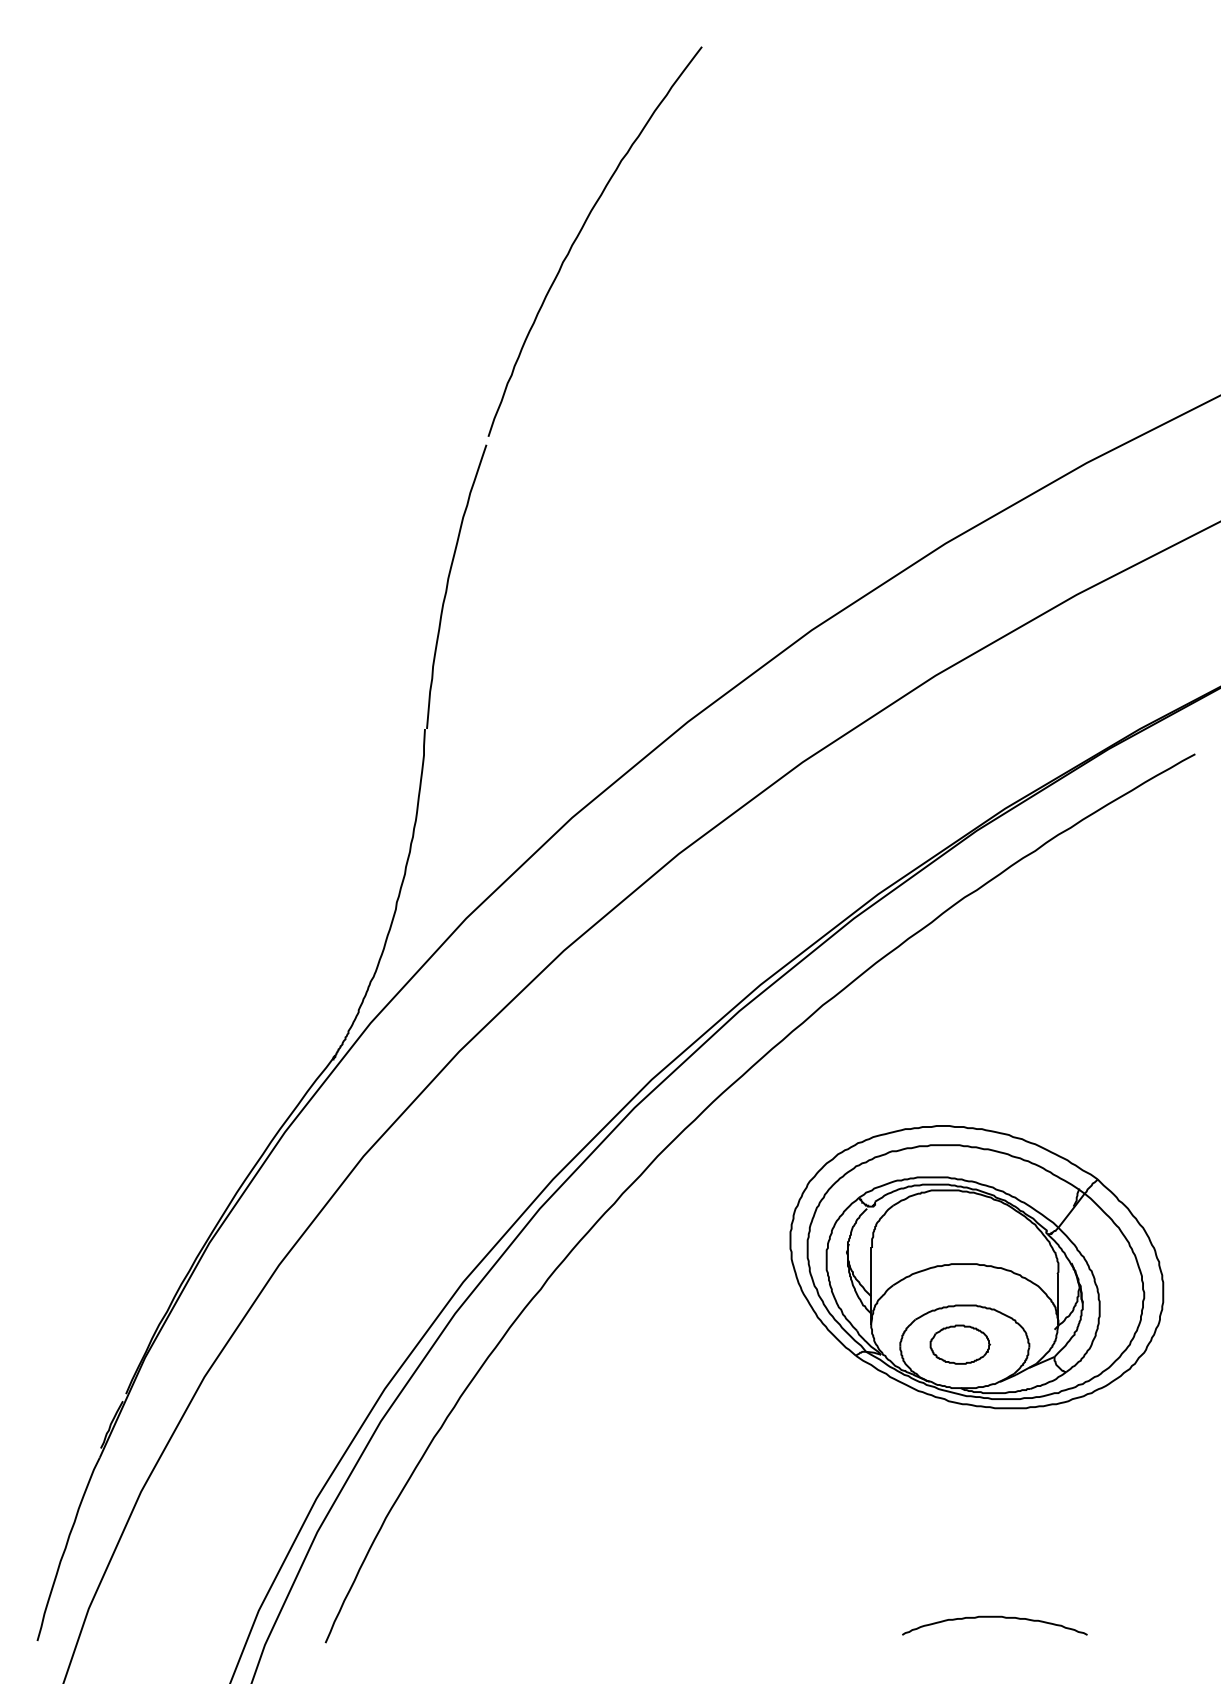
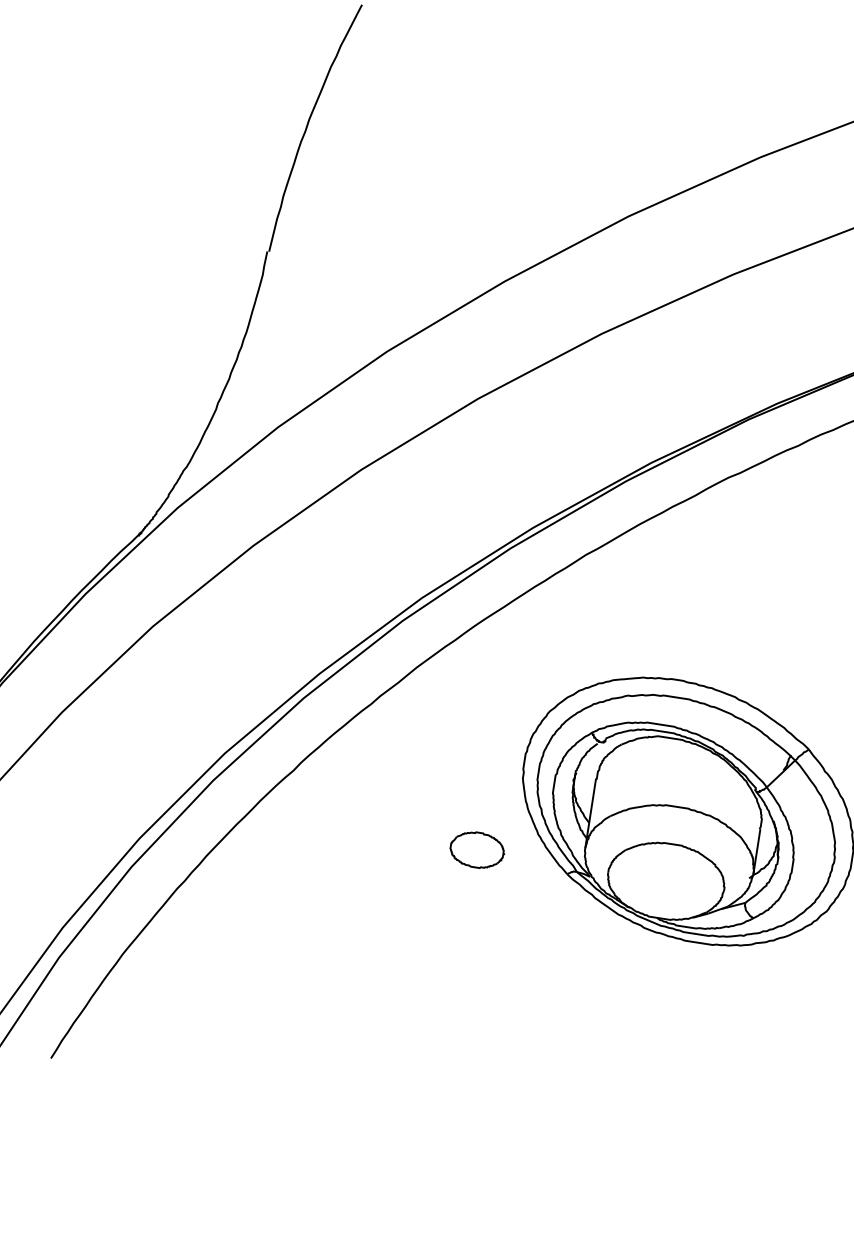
part: (960, 1344) -> (477, 849), moved
curve: (994, 1617) -> (655, 1128), removed

